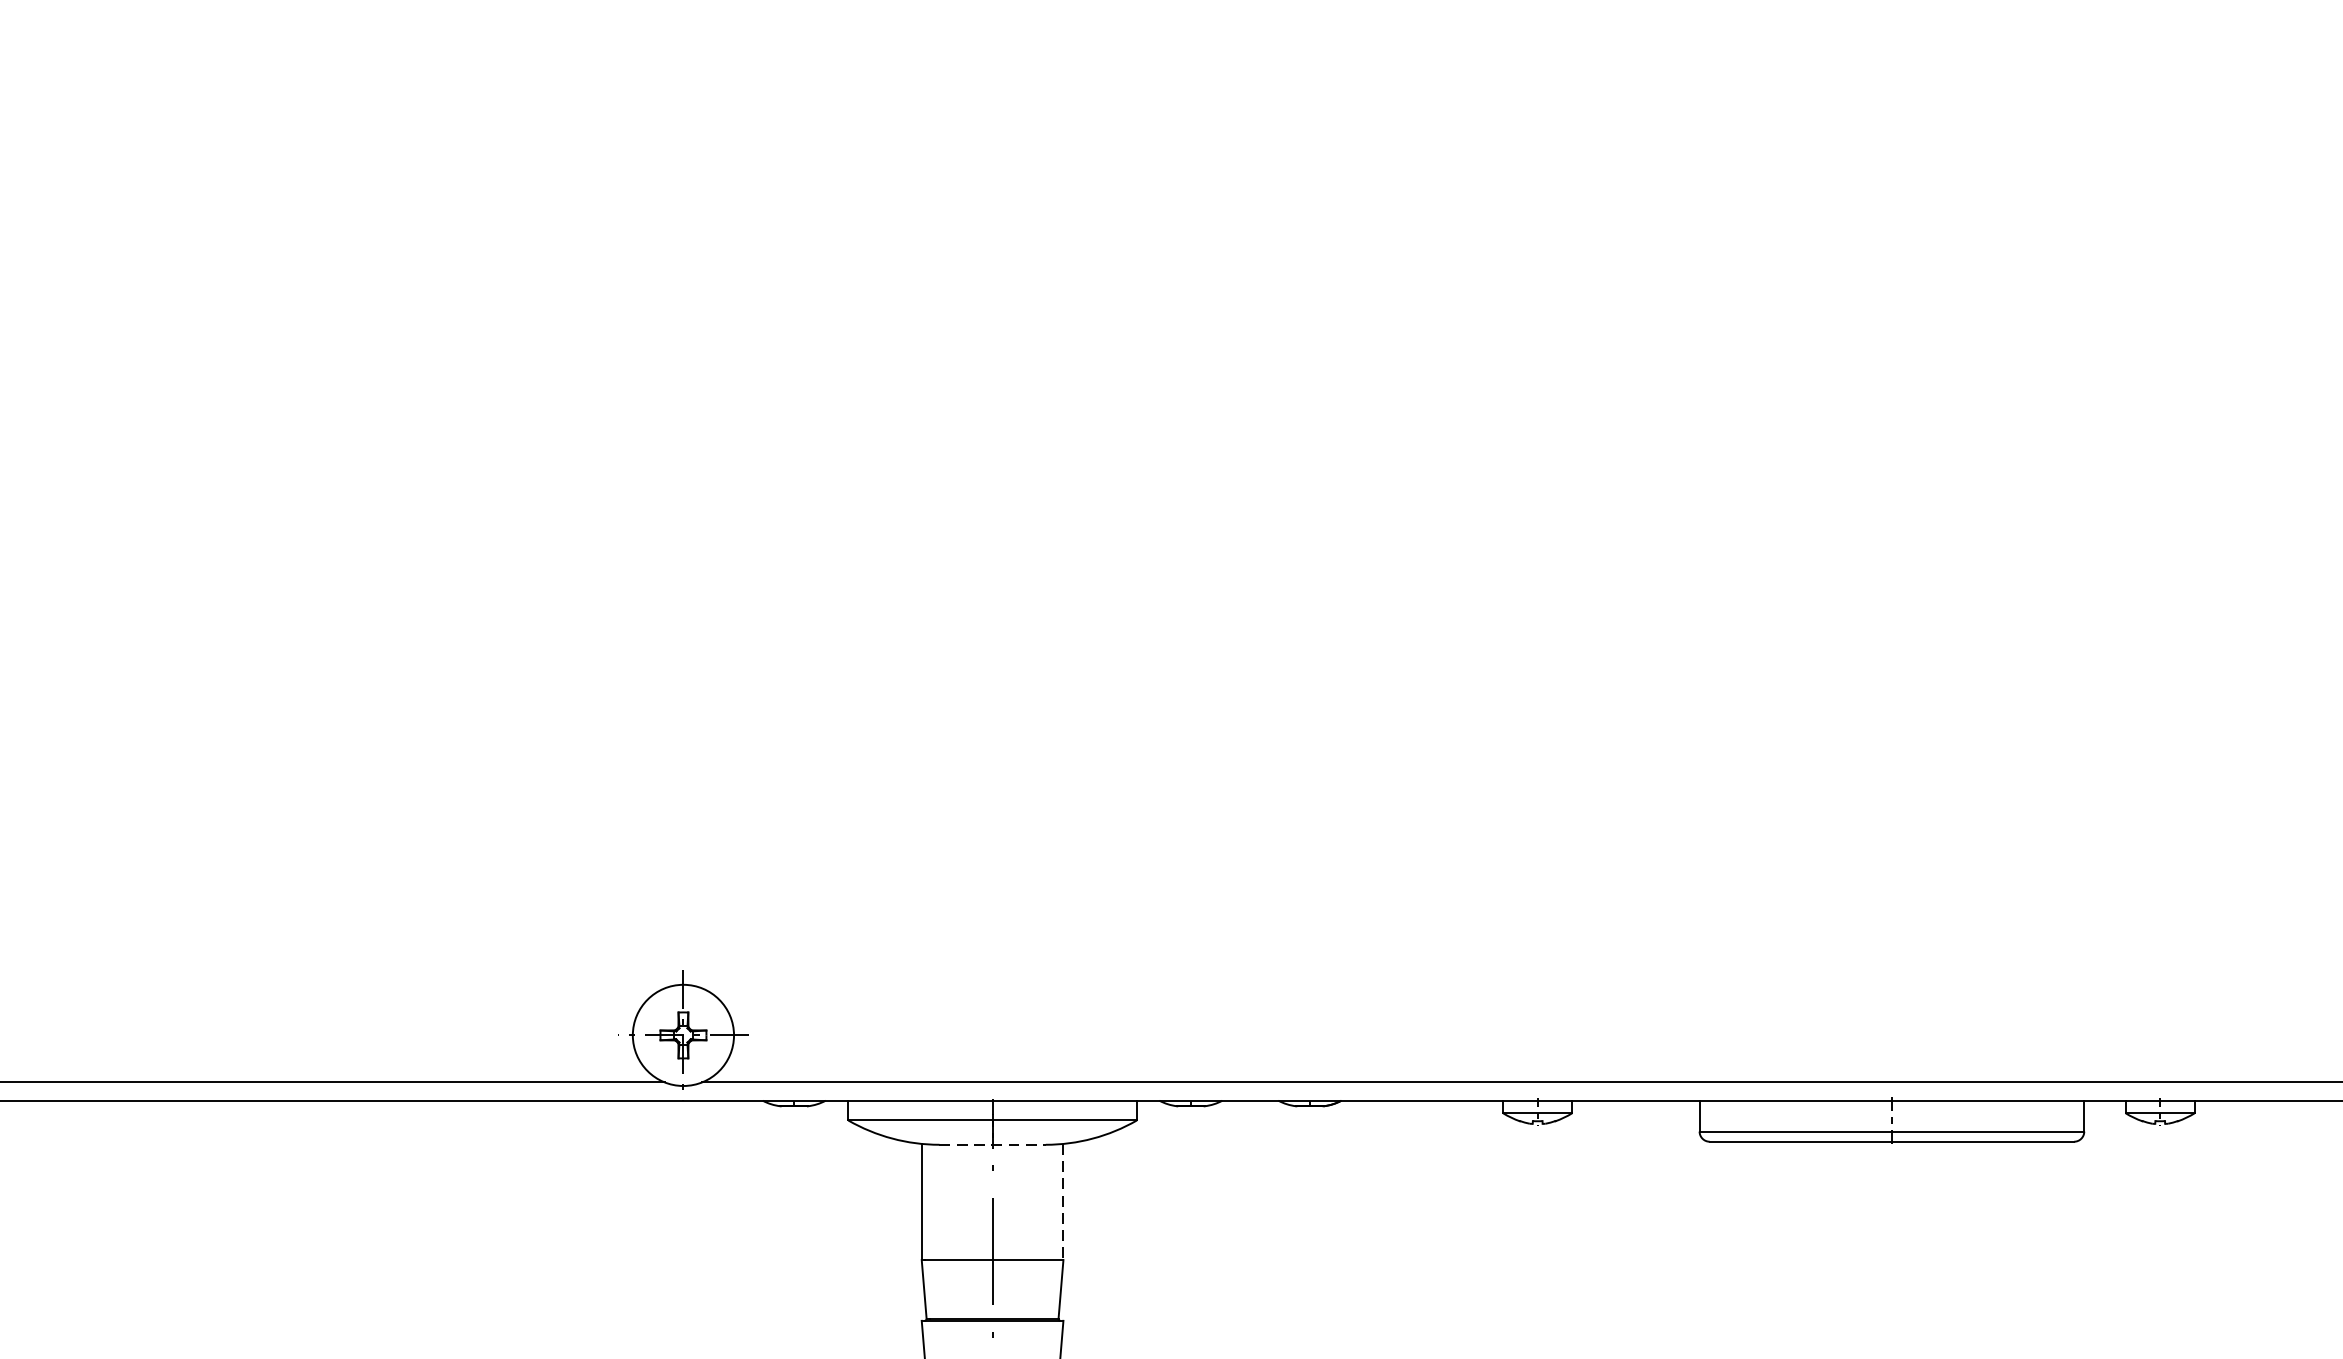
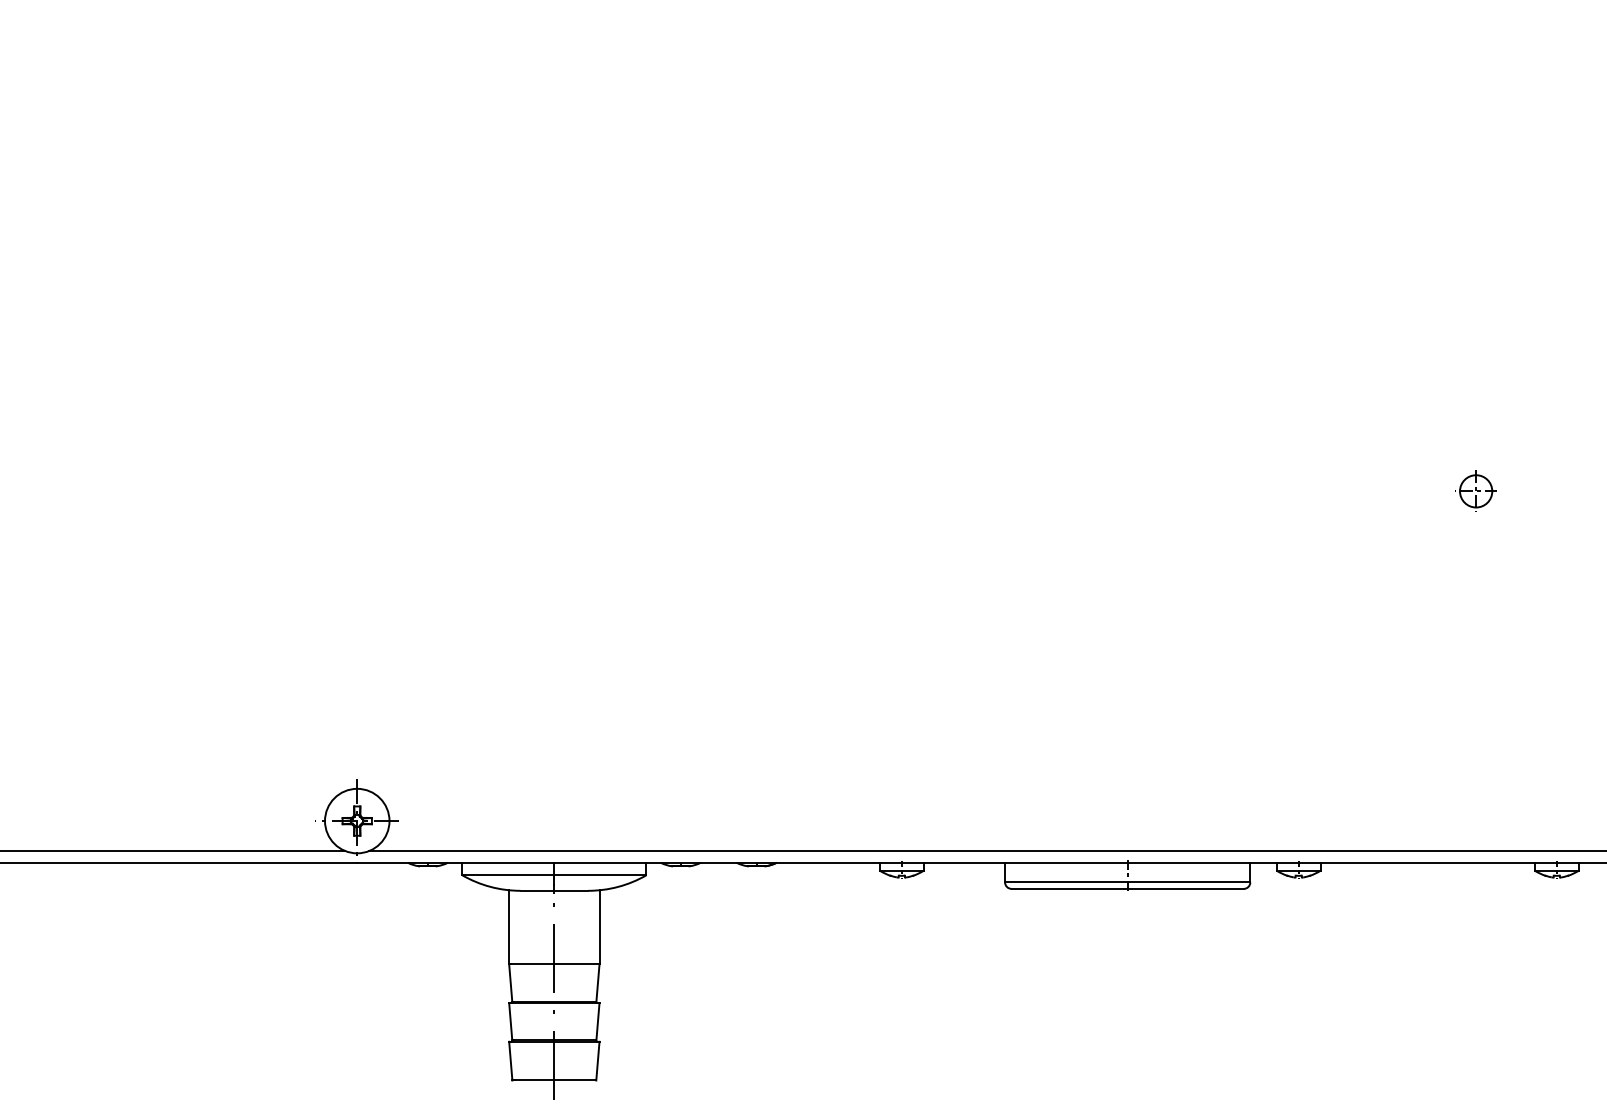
line: (992, 1144) -> (554, 890), dashed -> solid
line: (1063, 1202) -> (599, 927), dashed -> solid

